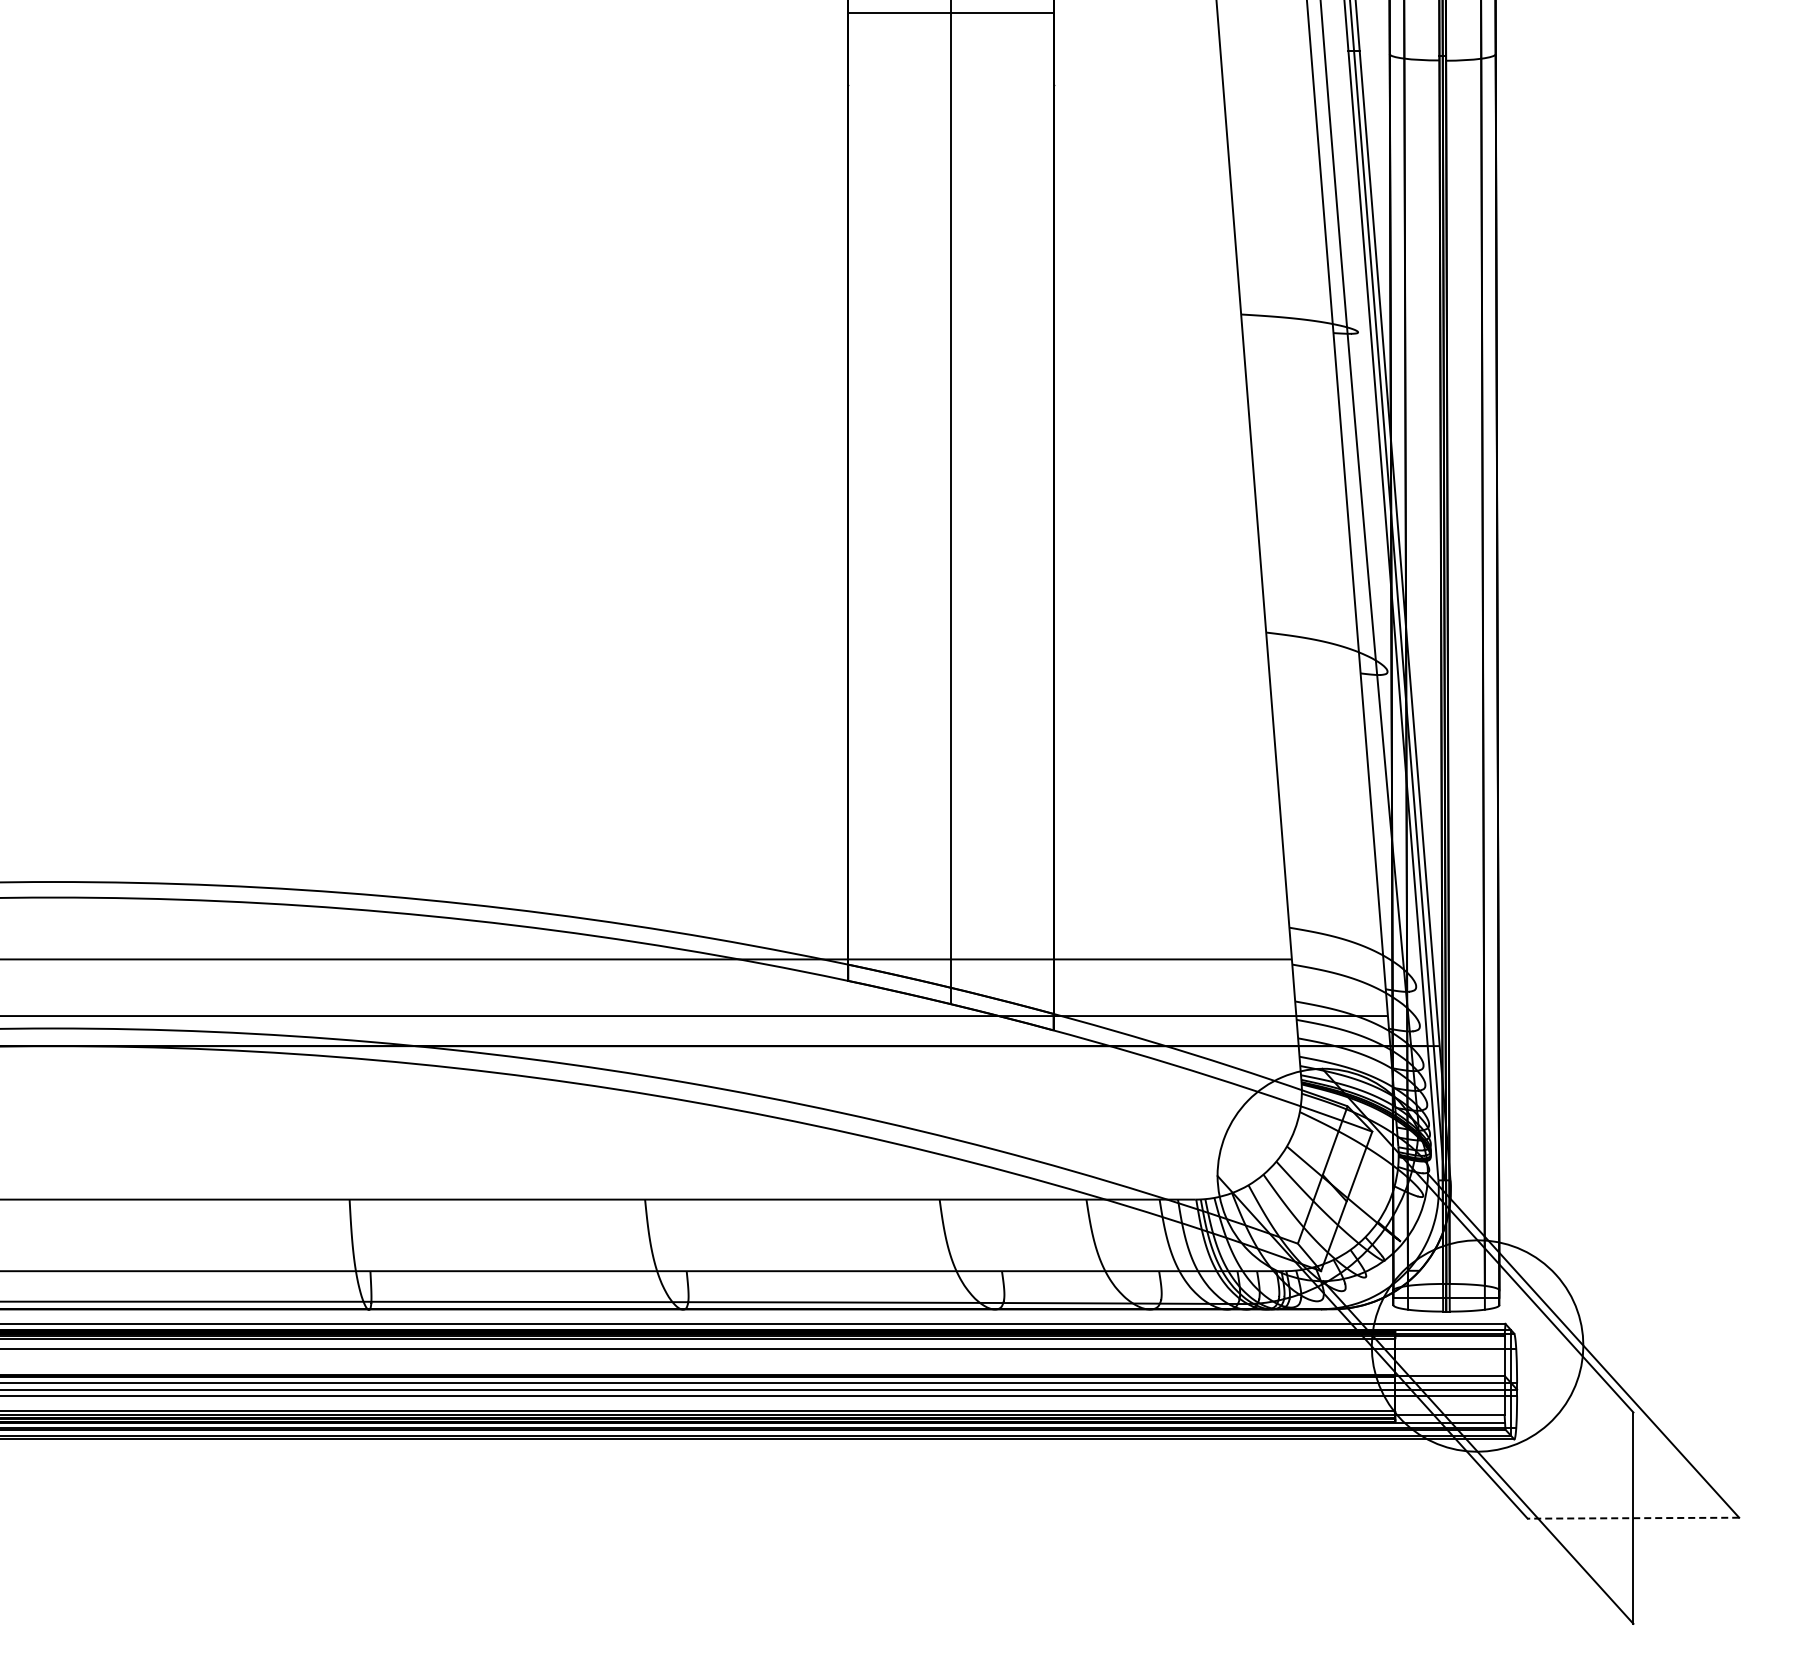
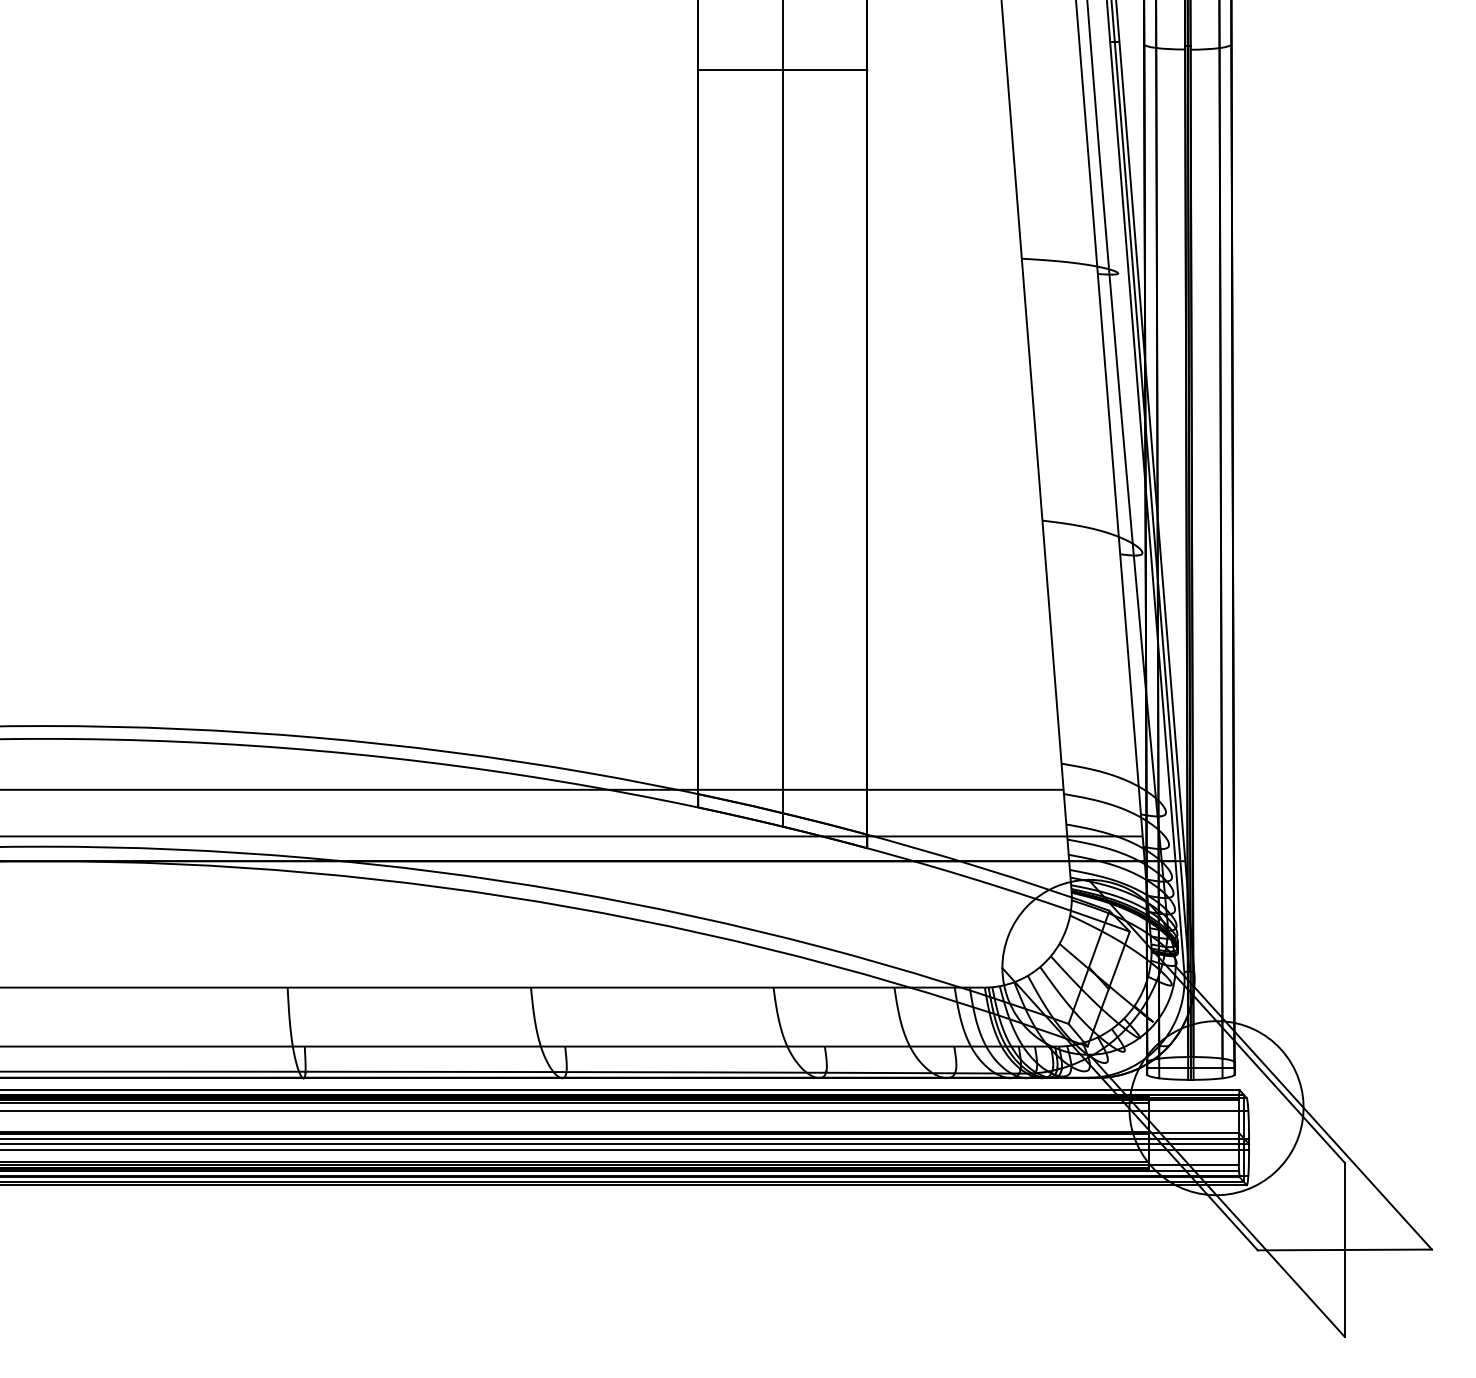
line: (950, 13) -> (782, 70), moved
line: (1633, 1518) -> (1344, 1250), dashed -> solid

